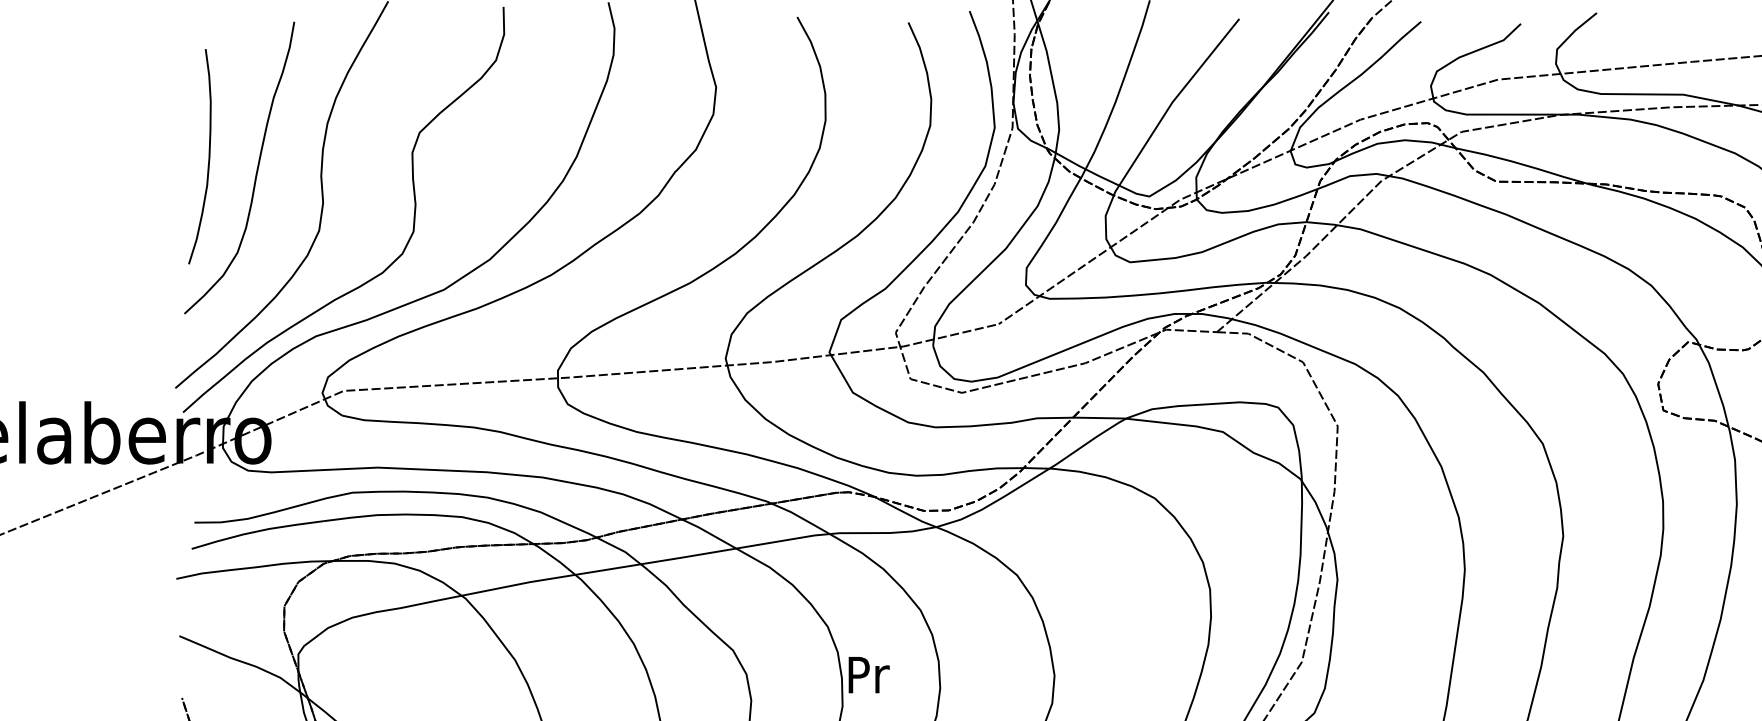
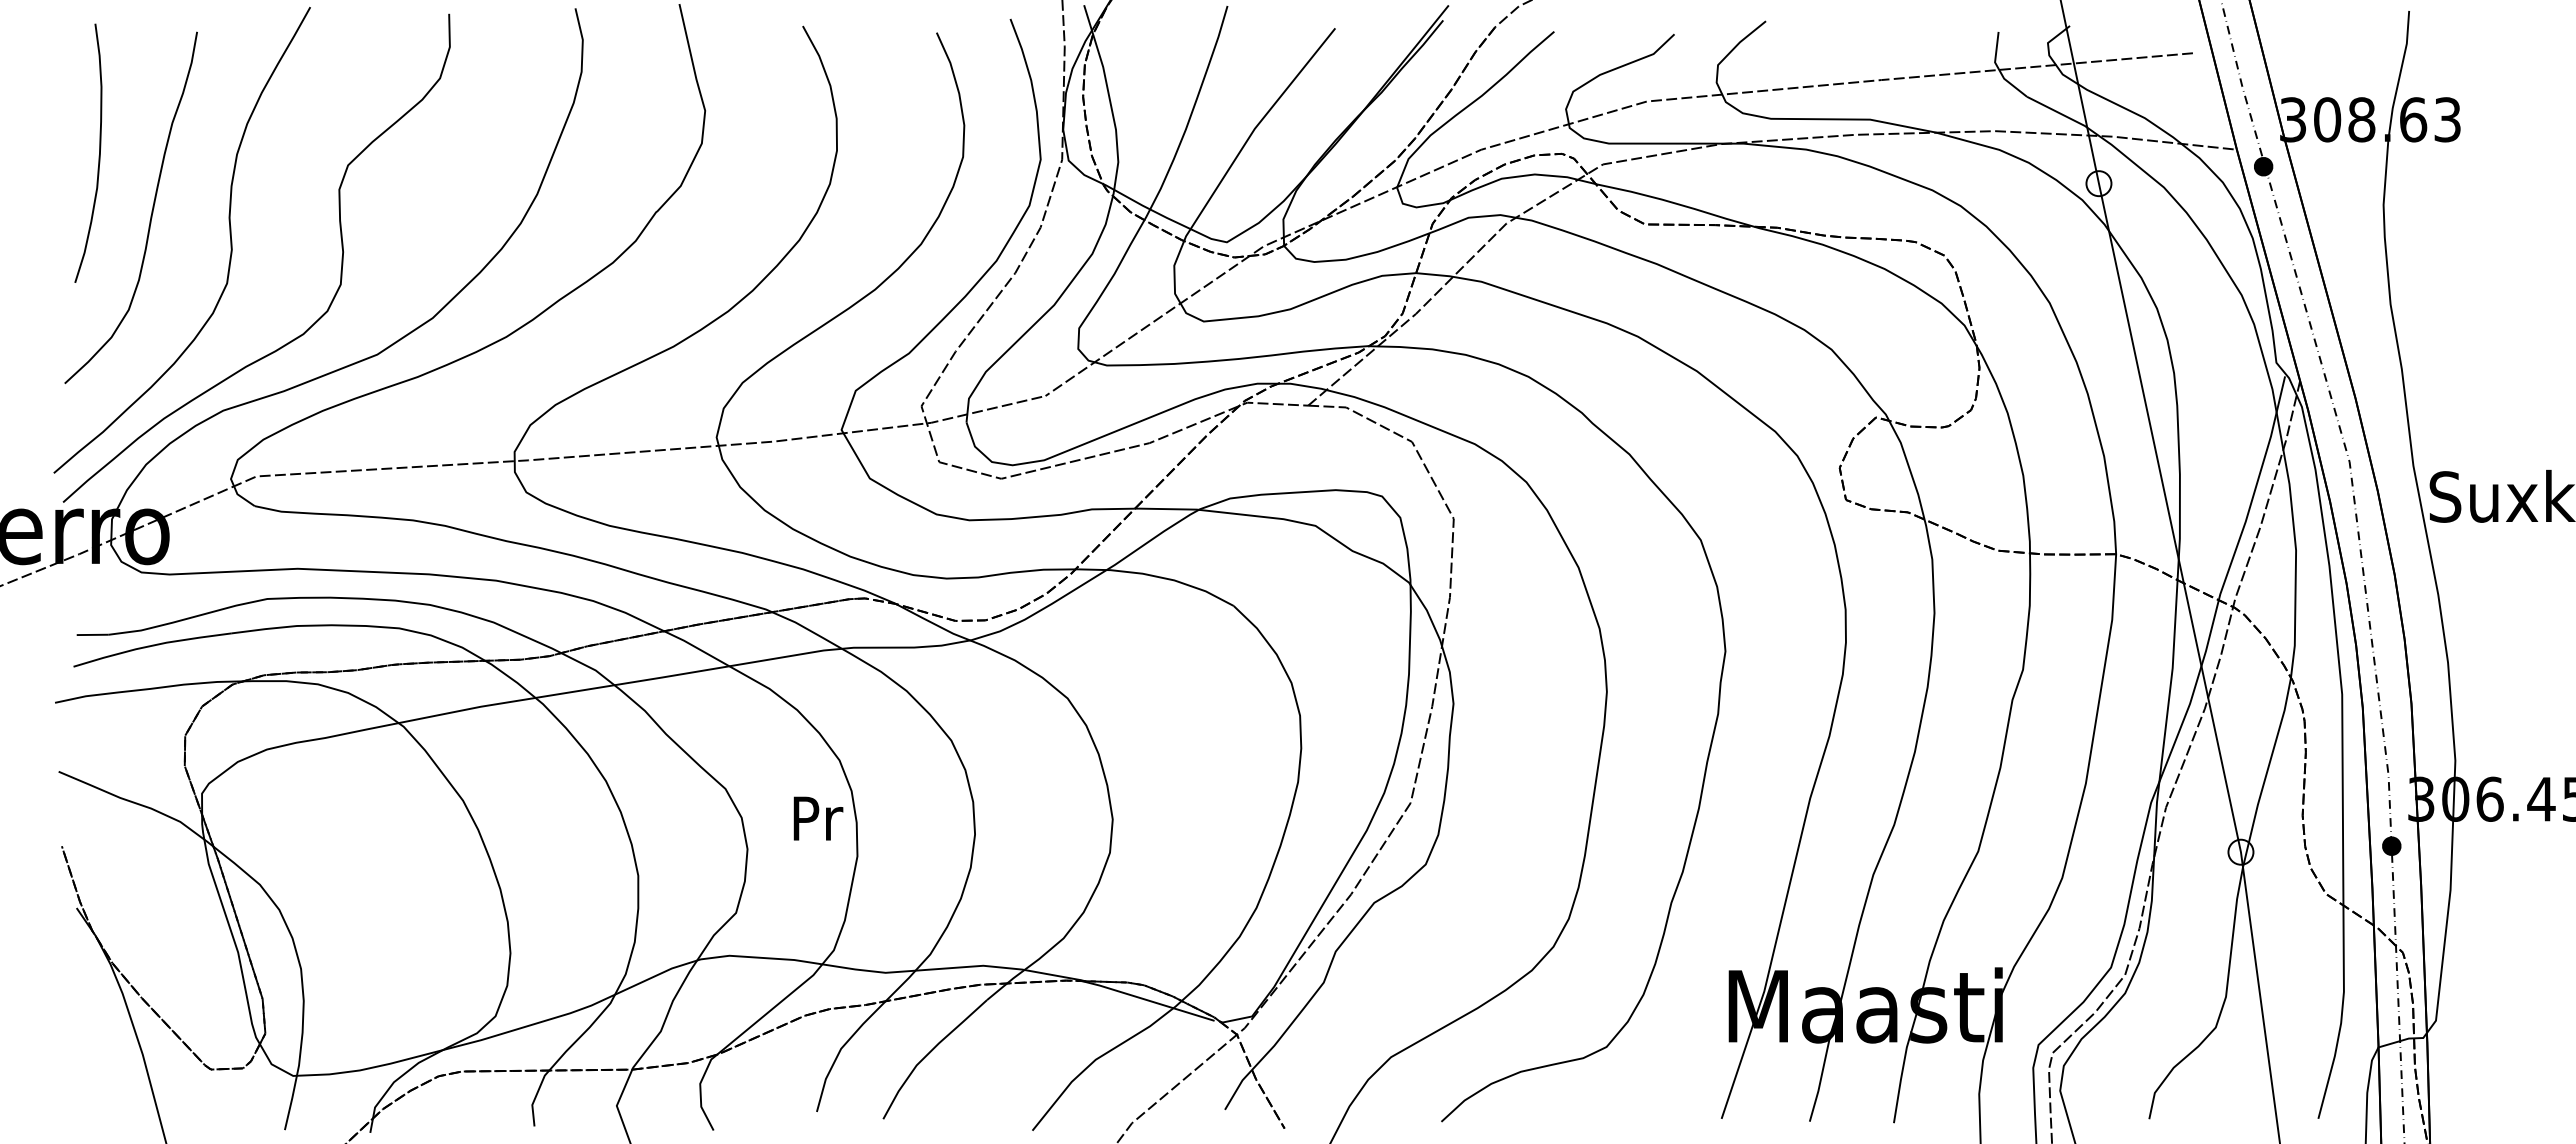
curve: (208, 158) -> (98, 155), moved
text: (869, 674) -> (818, 818), moved

